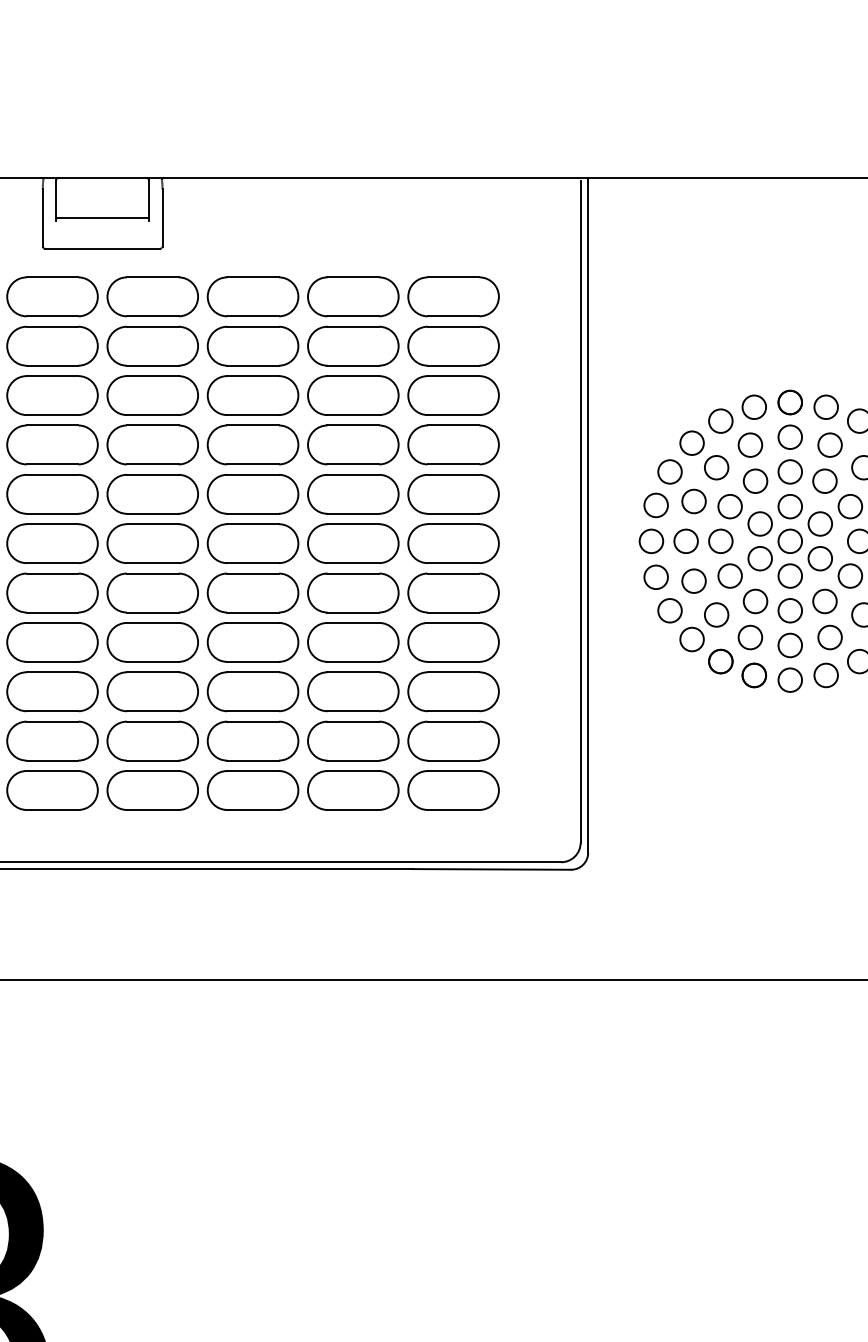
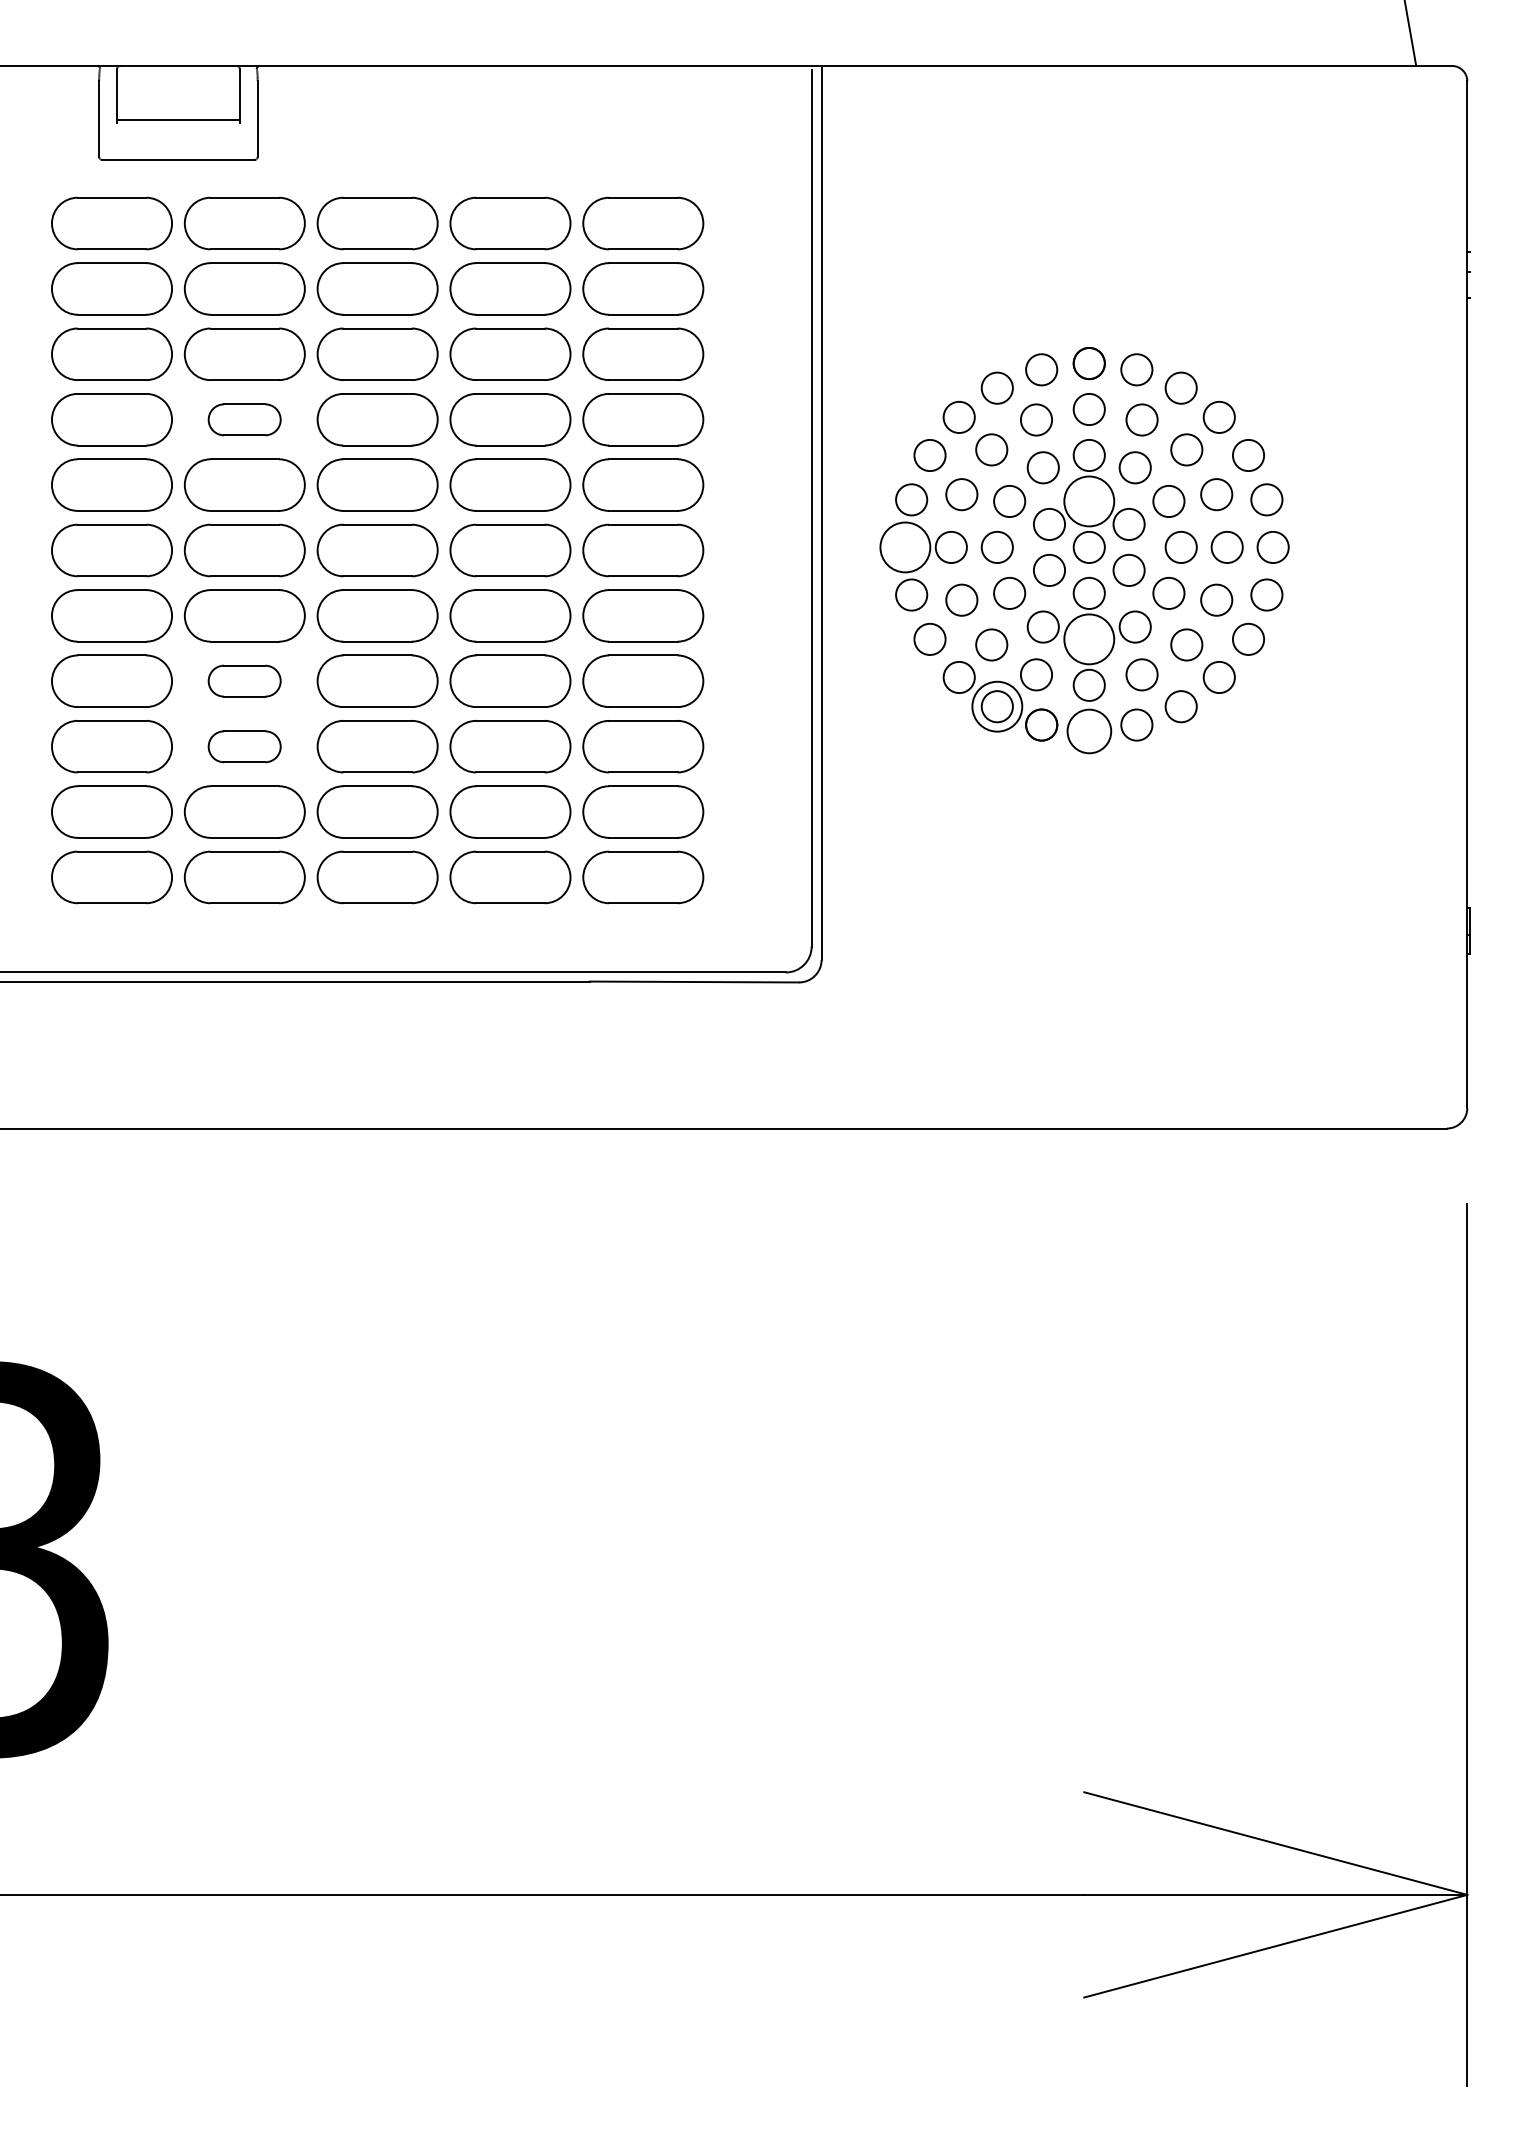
part: (152, 444) -> (244, 419), size x0.6
circle: (789, 506) -> (1088, 501), size x1.6
circle: (650, 541) -> (904, 547), size x1.6
circle: (789, 610) -> (1088, 638), size x1.6
part: (152, 641) -> (244, 680), size x0.6
circle: (720, 661) -> (996, 706), size x1.6
circle: (789, 679) -> (1088, 730), size x1.4
part: (152, 691) -> (244, 746), size x0.6

